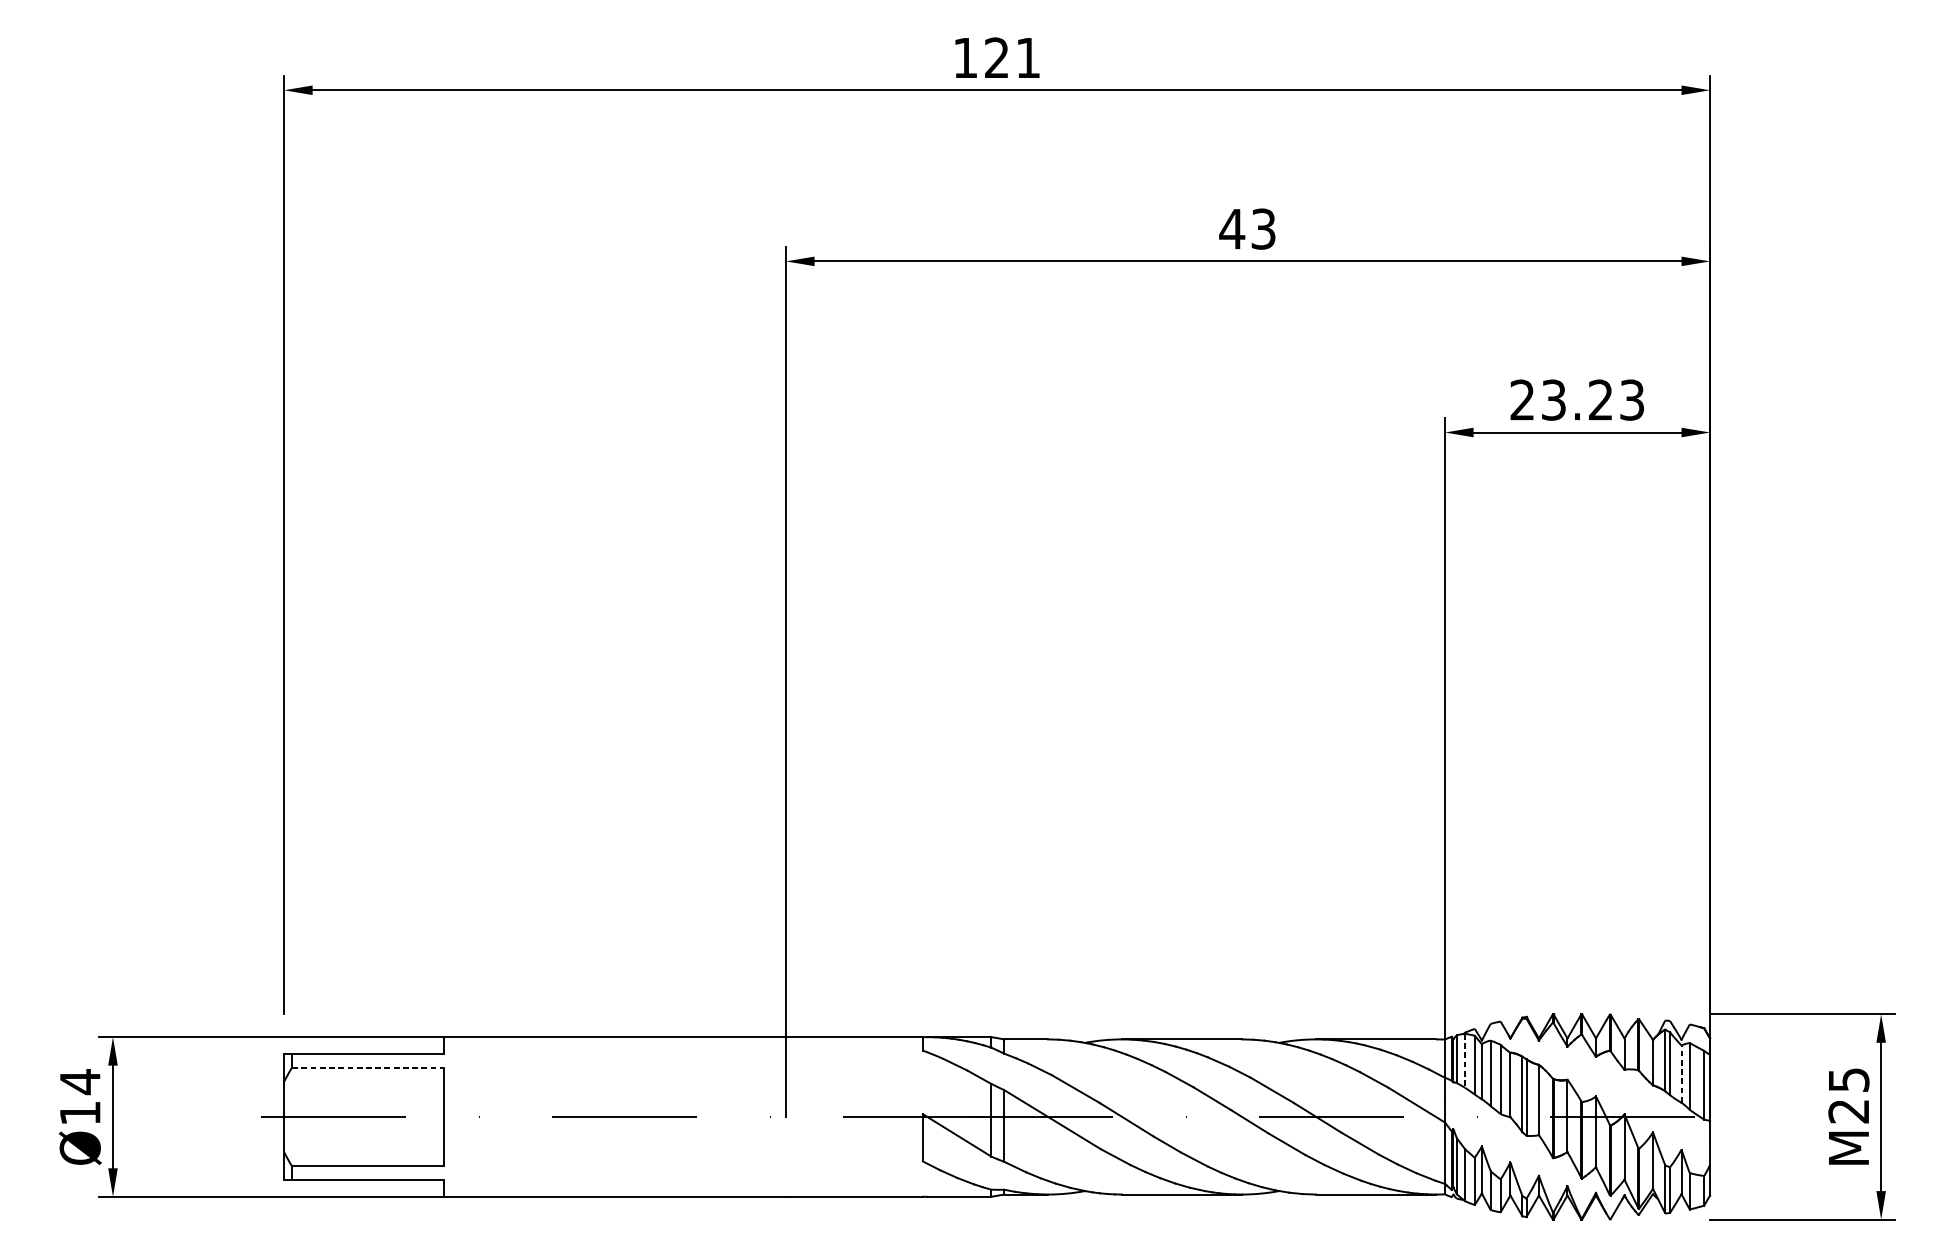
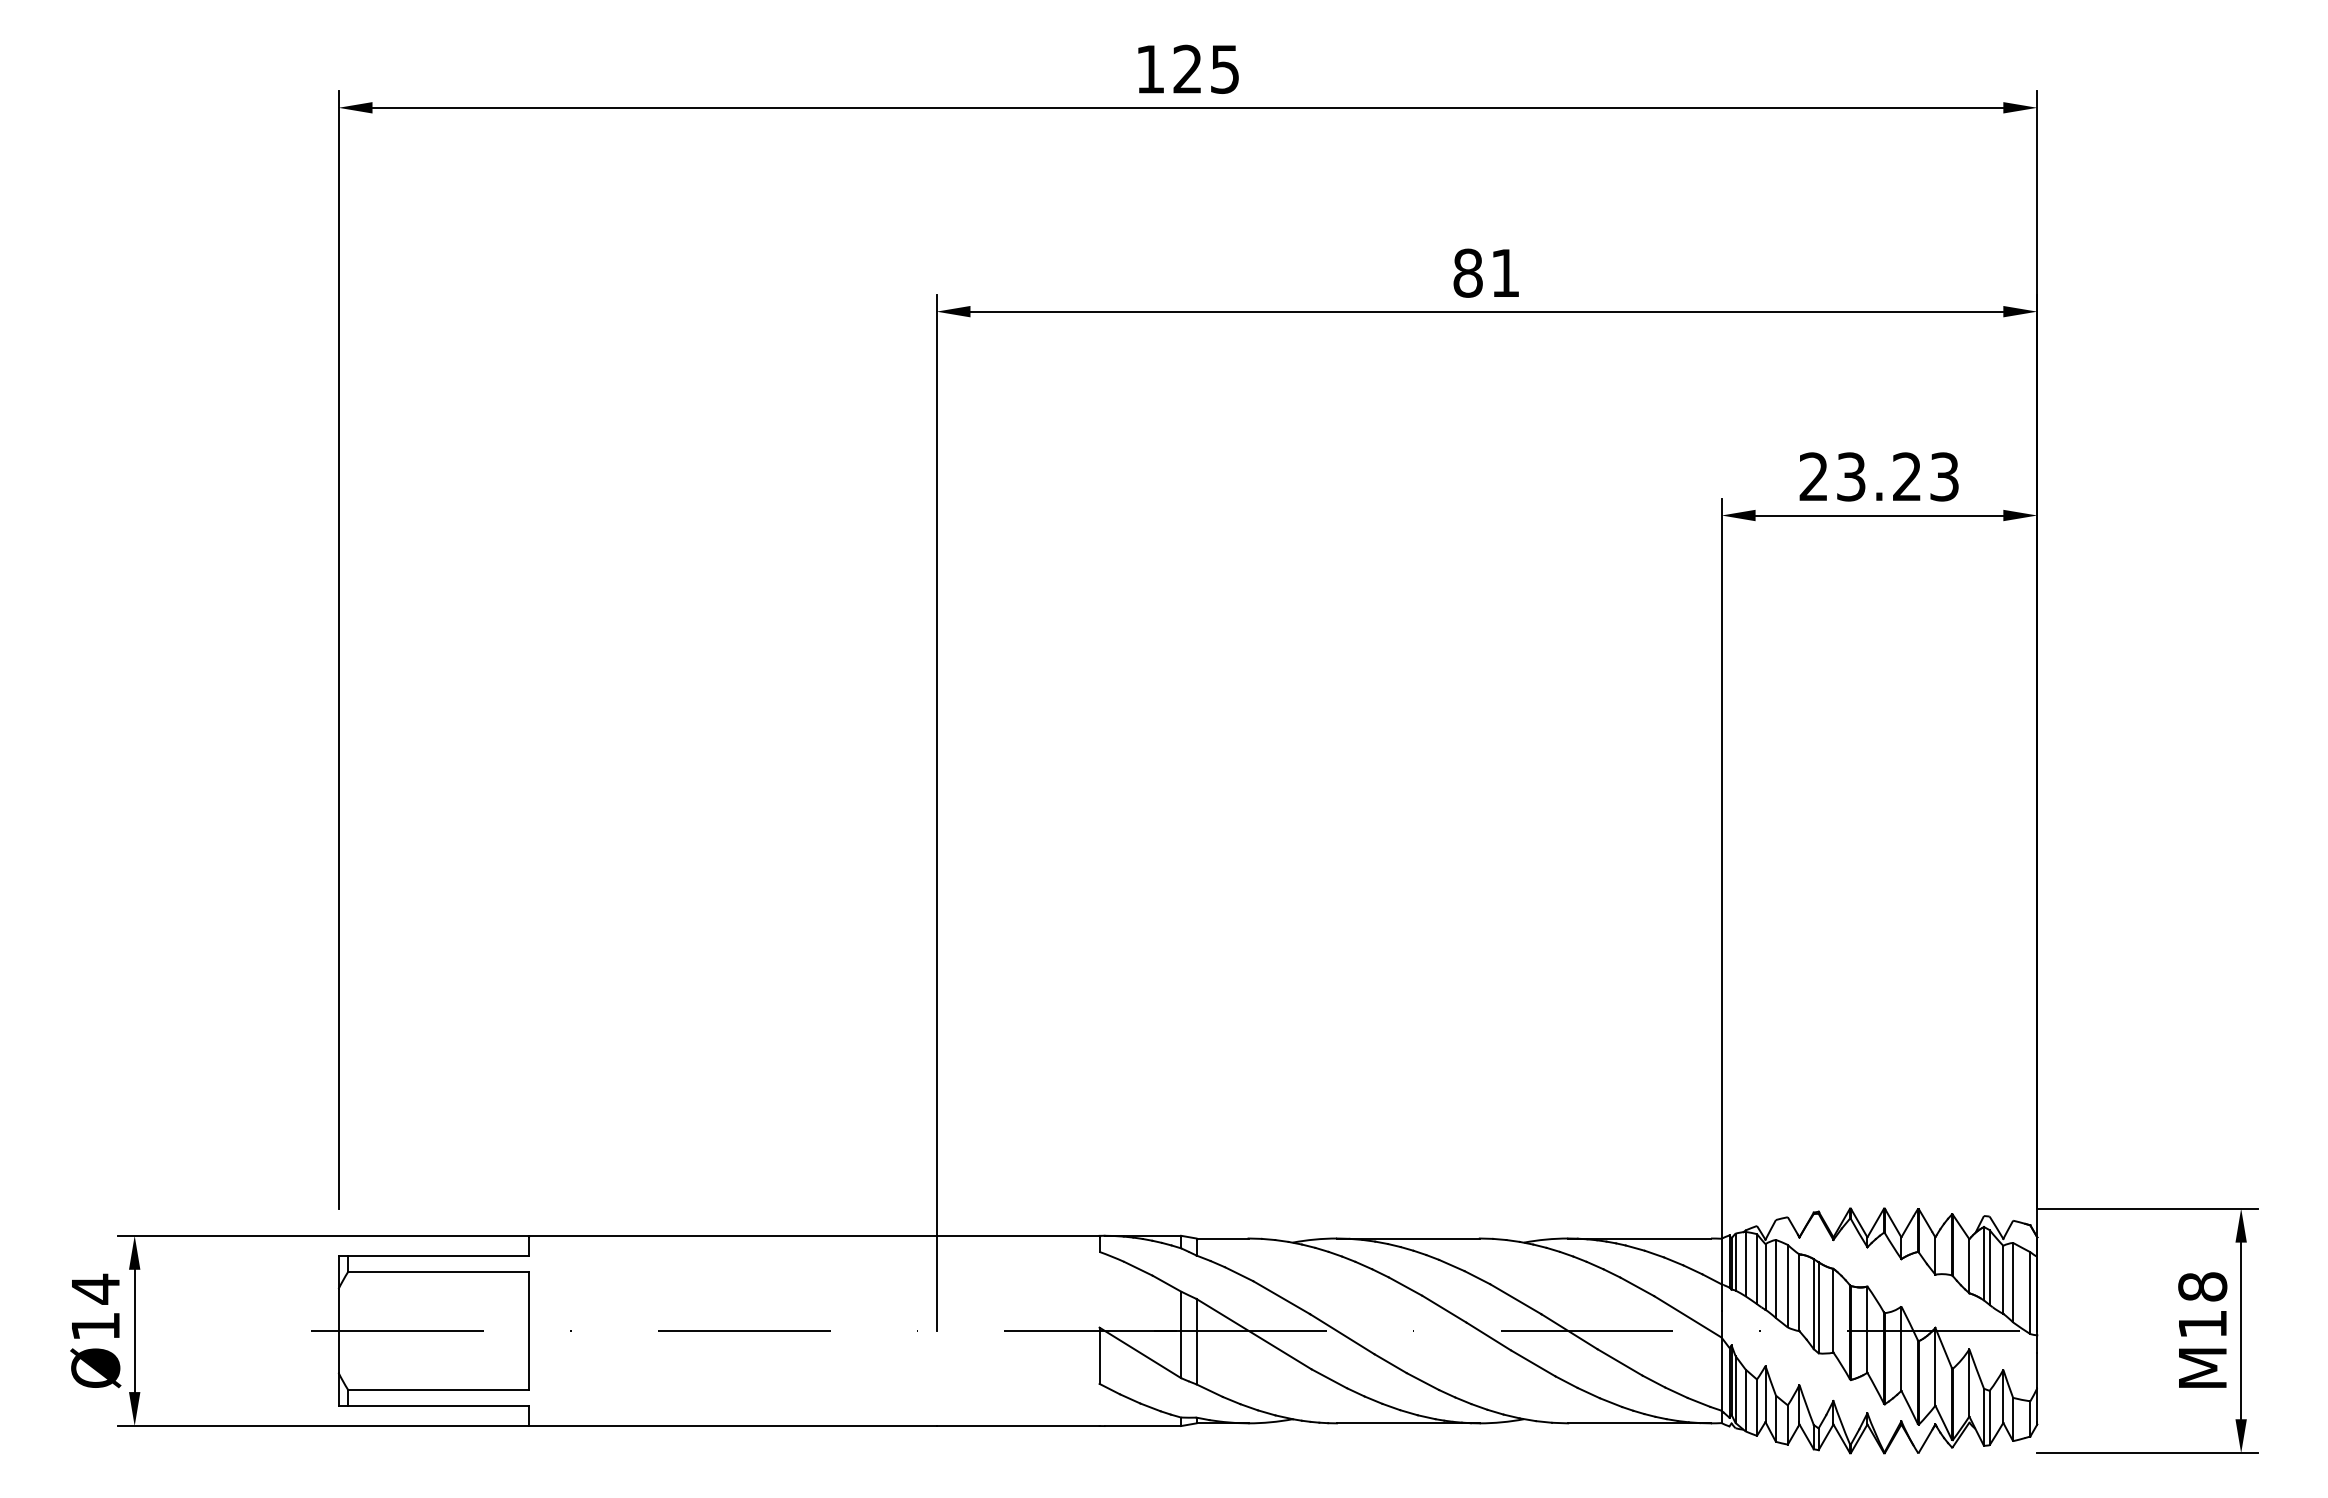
text: (1027, 58) -> (1224, 69), 121 -> 125
text: (1246, 228) -> (1485, 272), 43 -> 81
line: (1465, 1061) -> (1745, 1264), dashed -> solid
line: (368, 1067) -> (438, 1272), dashed -> solid
line: (1681, 1073) -> (2003, 1279), dashed -> solid
text: (1848, 1095) -> (2202, 1305), M25 -> M18

